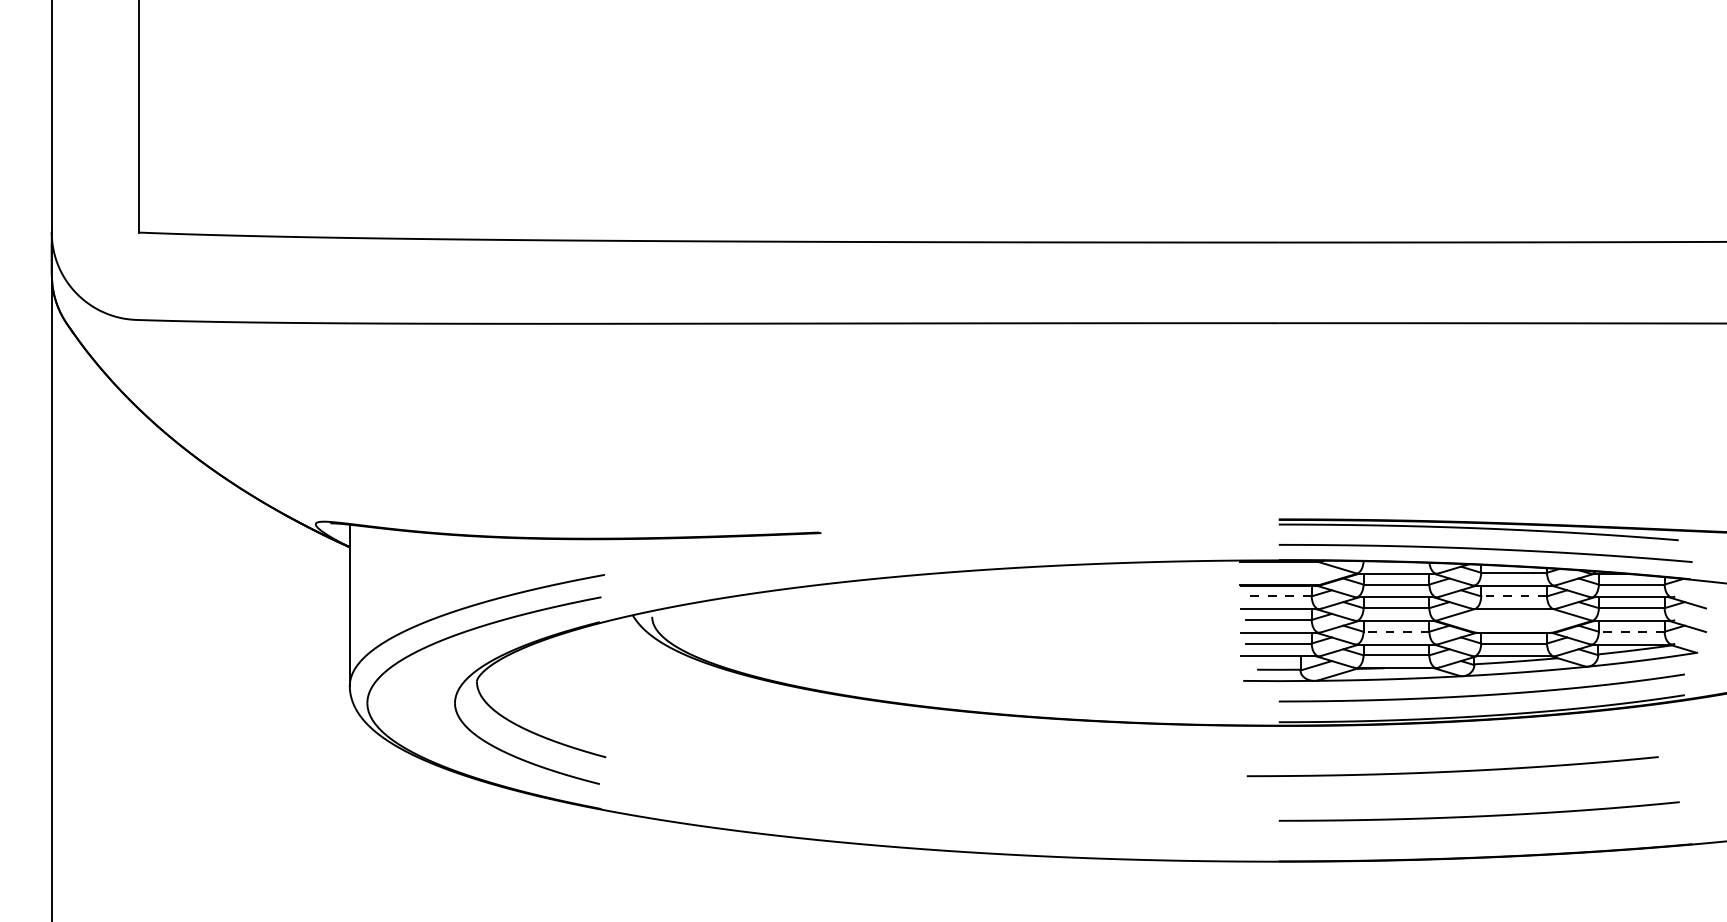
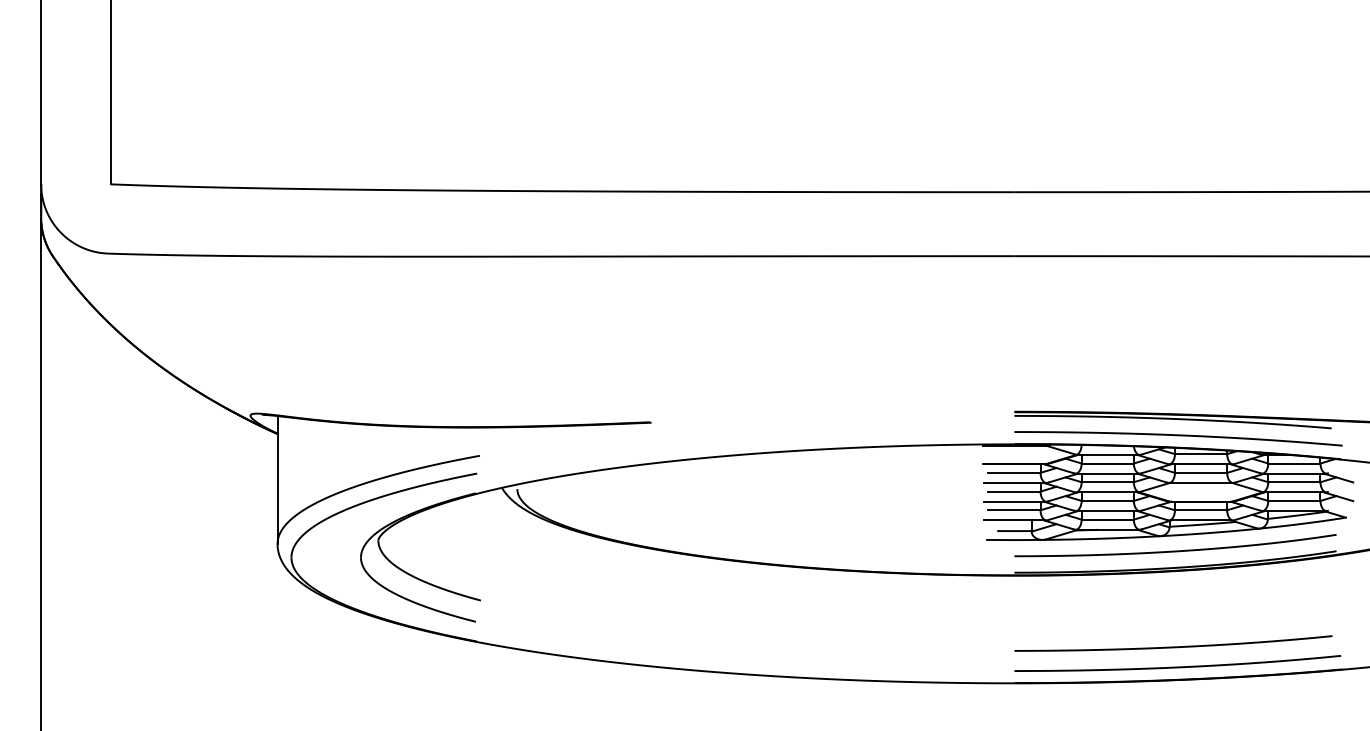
line: (1278, 596) -> (1014, 472), dashed -> solid
line: (1514, 596) -> (1201, 472), dashed -> solid
line: (1396, 631) -> (1107, 500), dashed -> solid
line: (1631, 631) -> (1294, 500), dashed -> solid
curve: (1452, 770) -> (1177, 666), moved

